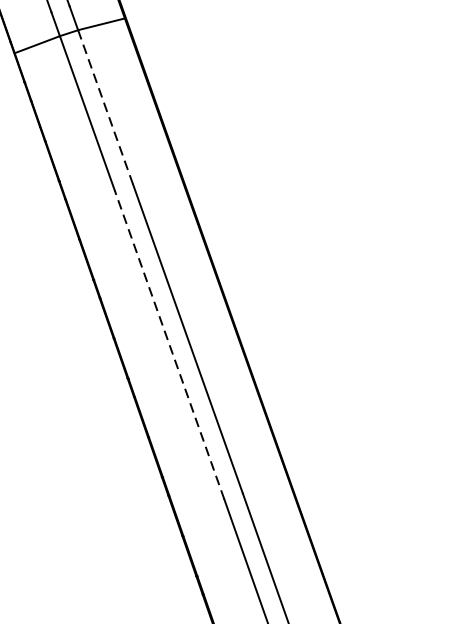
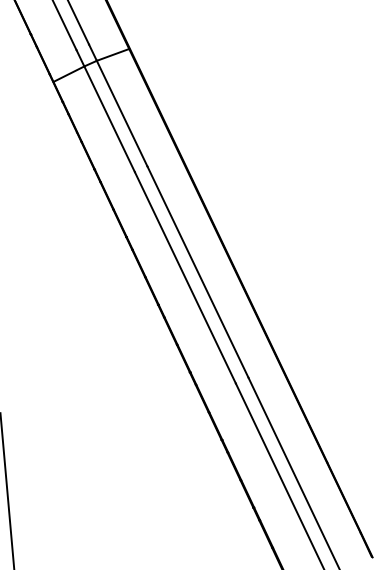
line: (106, 107) -> (122, 113), dashed -> solid
line: (169, 344) -> (185, 277), dashed -> solid

